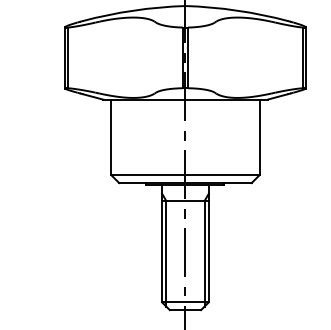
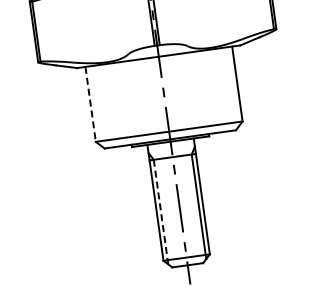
line: (111, 137) -> (90, 104), solid -> dashed
line: (166, 253) -> (161, 211), solid -> dashed

